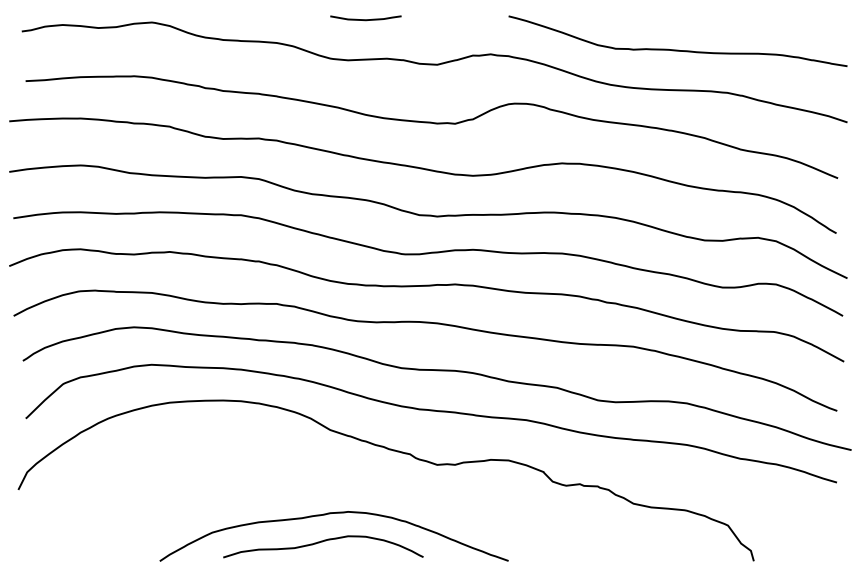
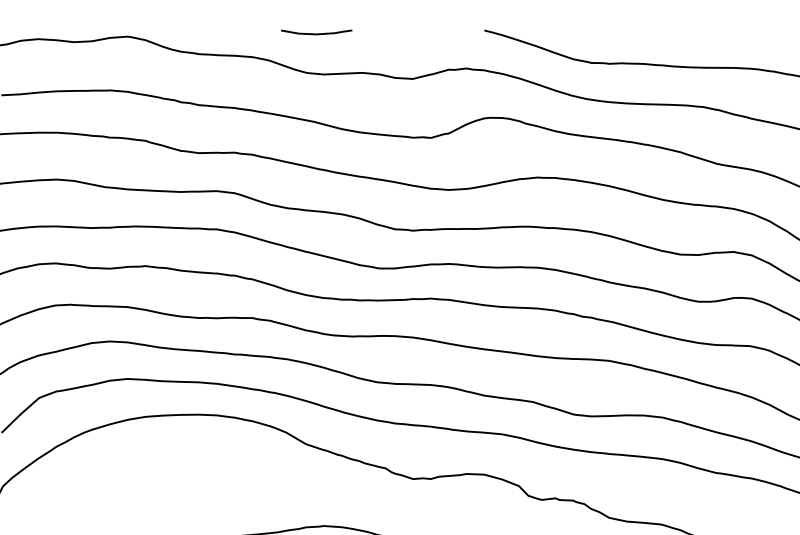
curve: (365, 19) -> (316, 33), moved

